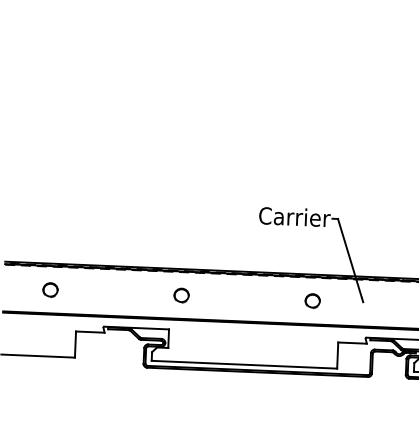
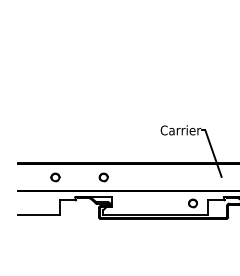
part: (50, 290) -> (55, 177), moved
part: (181, 295) -> (103, 177), moved
part: (311, 301) -> (192, 203), moved

